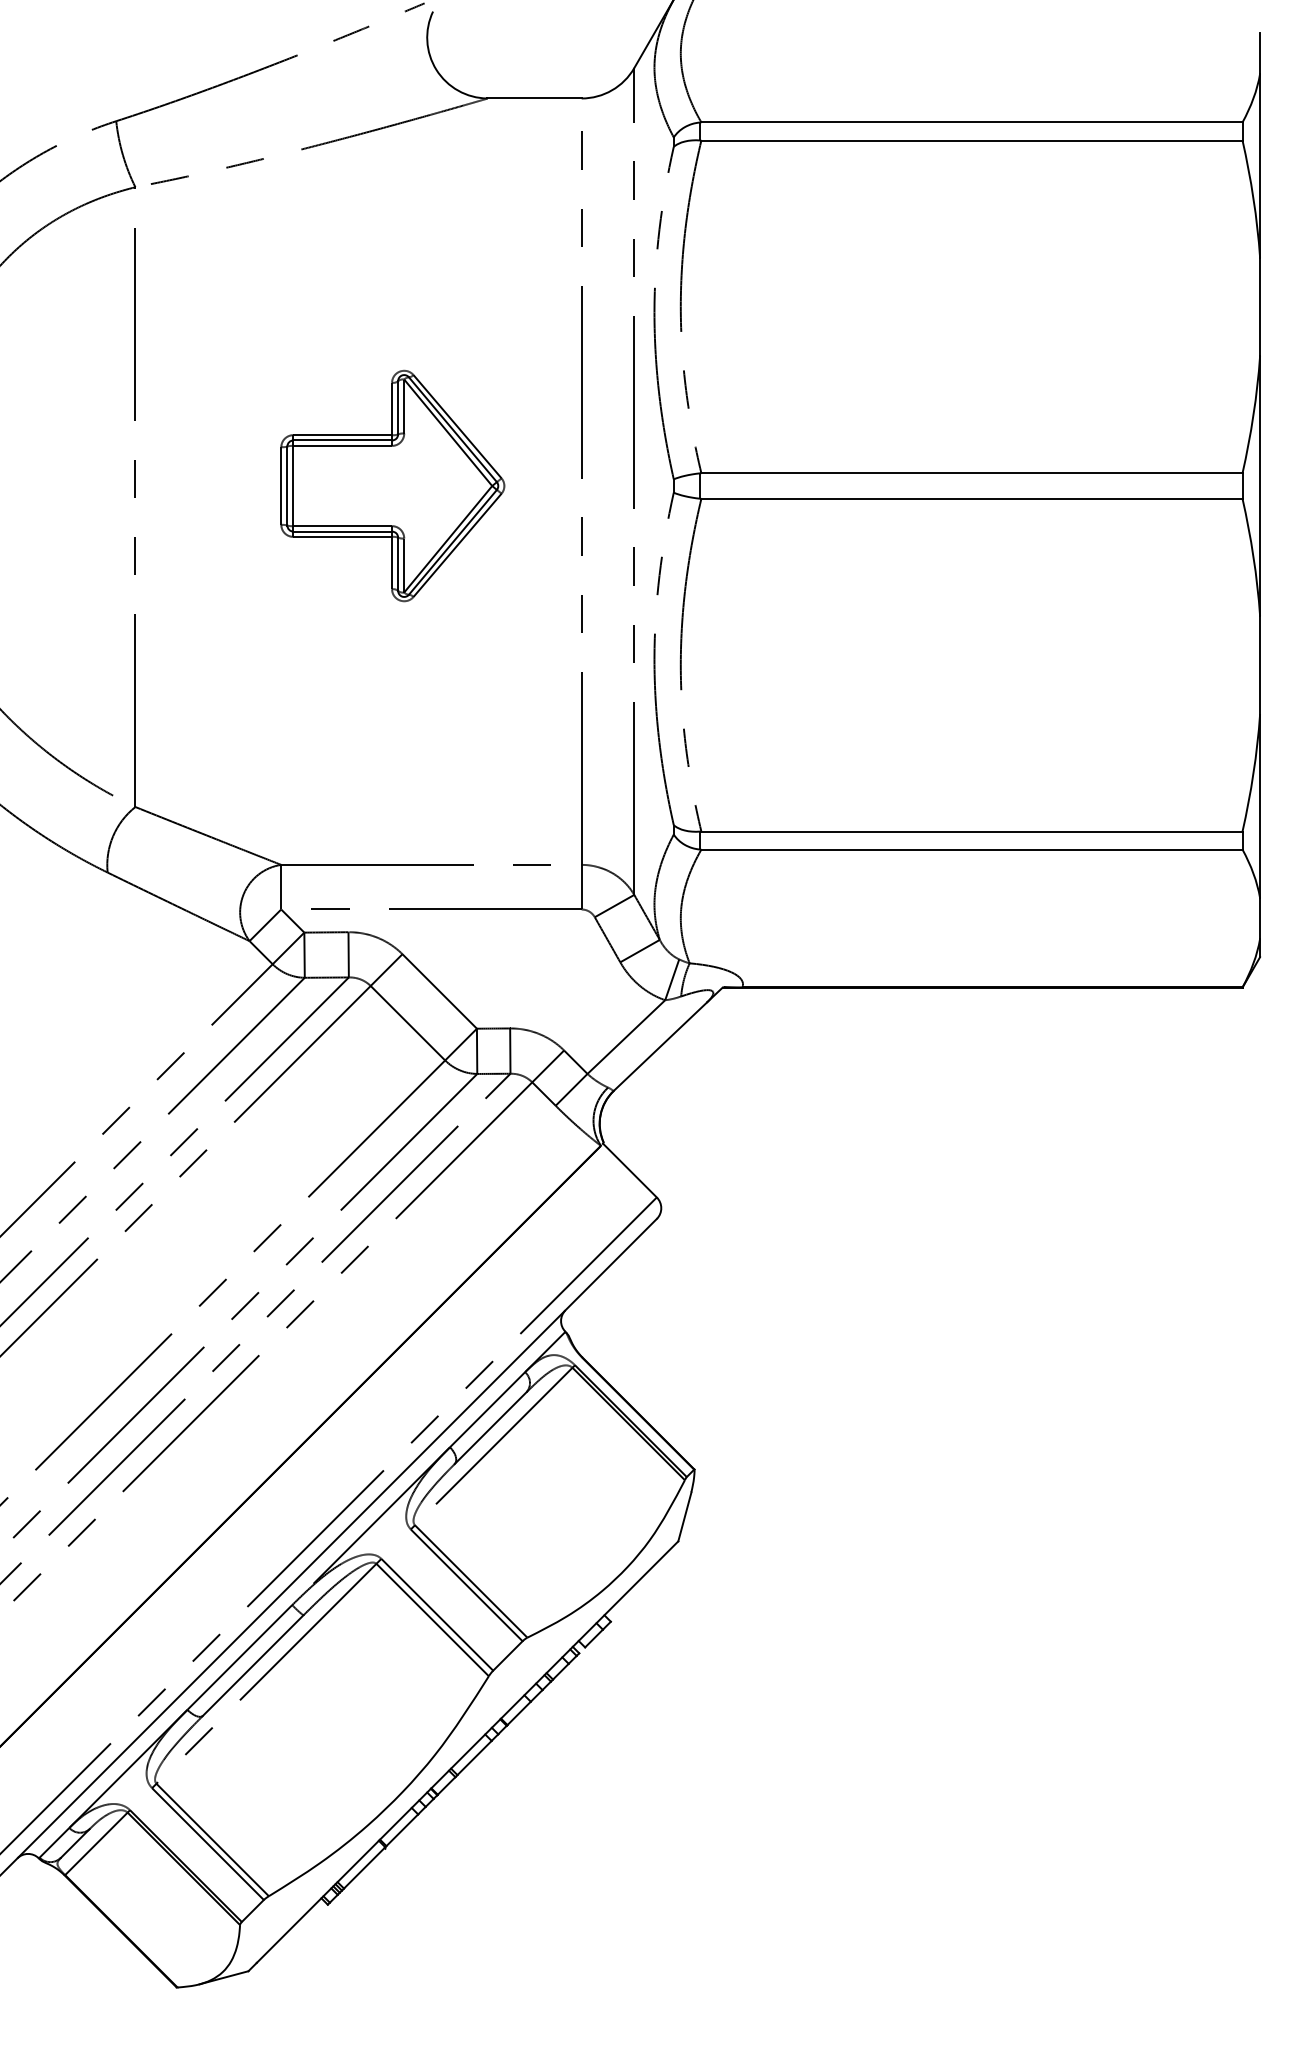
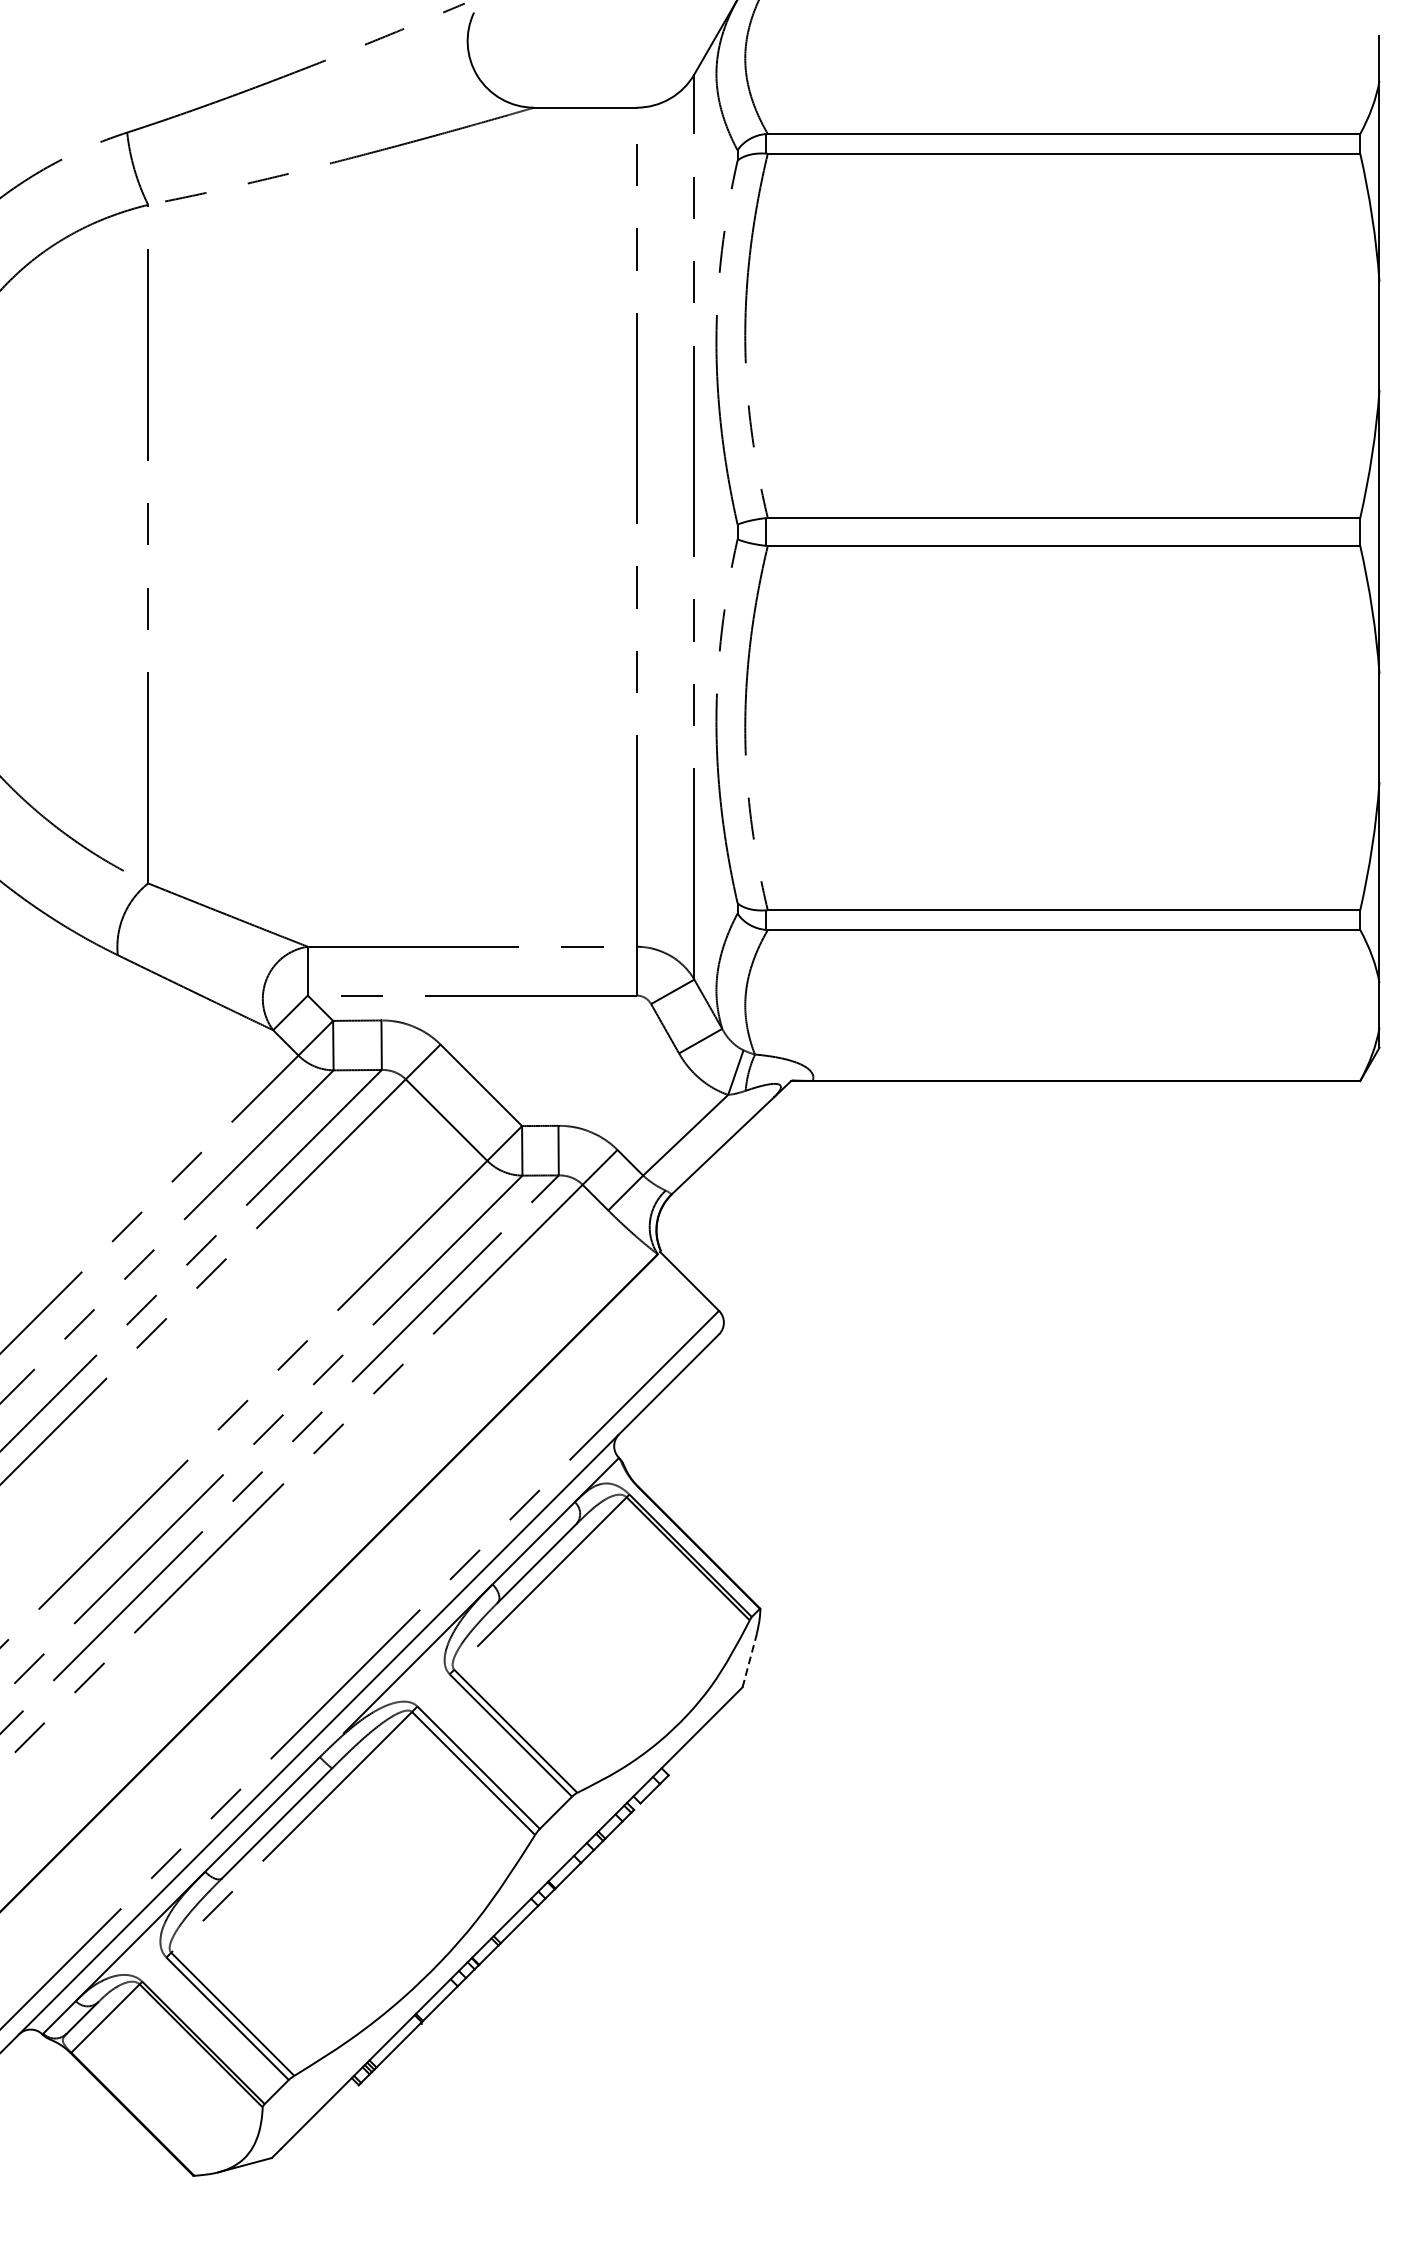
part: (392, 485) -> (429, 531), removed
line: (685, 1516) -> (750, 1660), solid -> dashed

